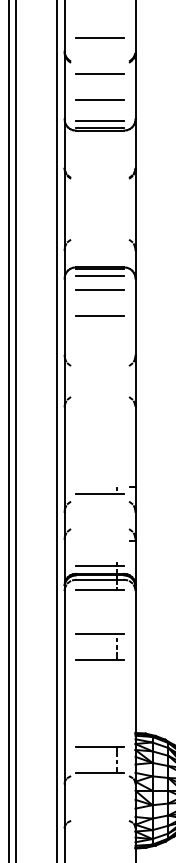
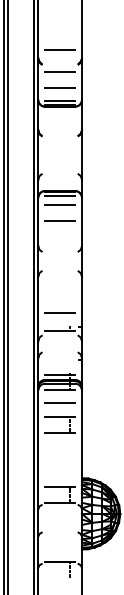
line: (100, 465) -> (60, 313), added
line: (100, 610) -> (60, 402), added

